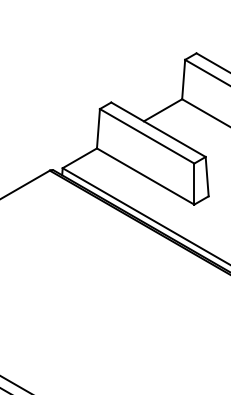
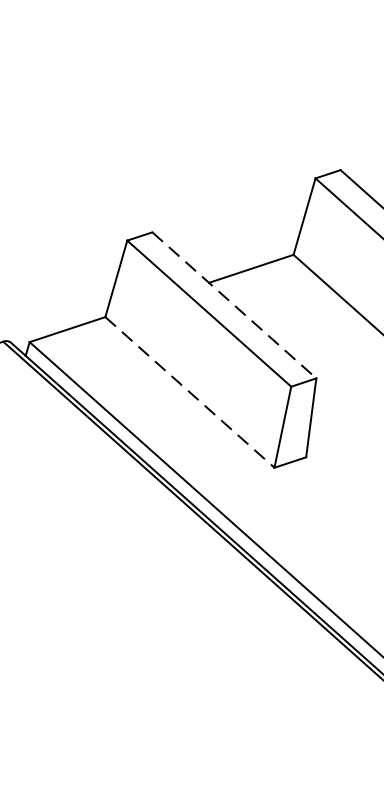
line: (158, 130) -> (234, 306), solid -> dashed
line: (146, 176) -> (191, 392), solid -> dashed

